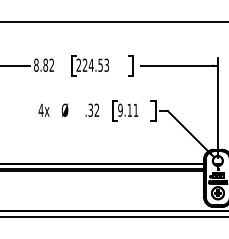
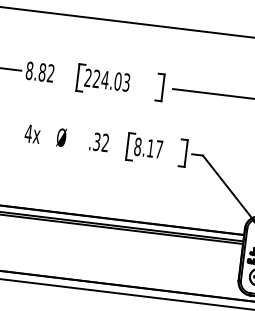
text: (100, 64) -> (118, 80), 224.53 -> 224.03
text: (128, 109) -> (149, 147), 9.11 -> 8.17

